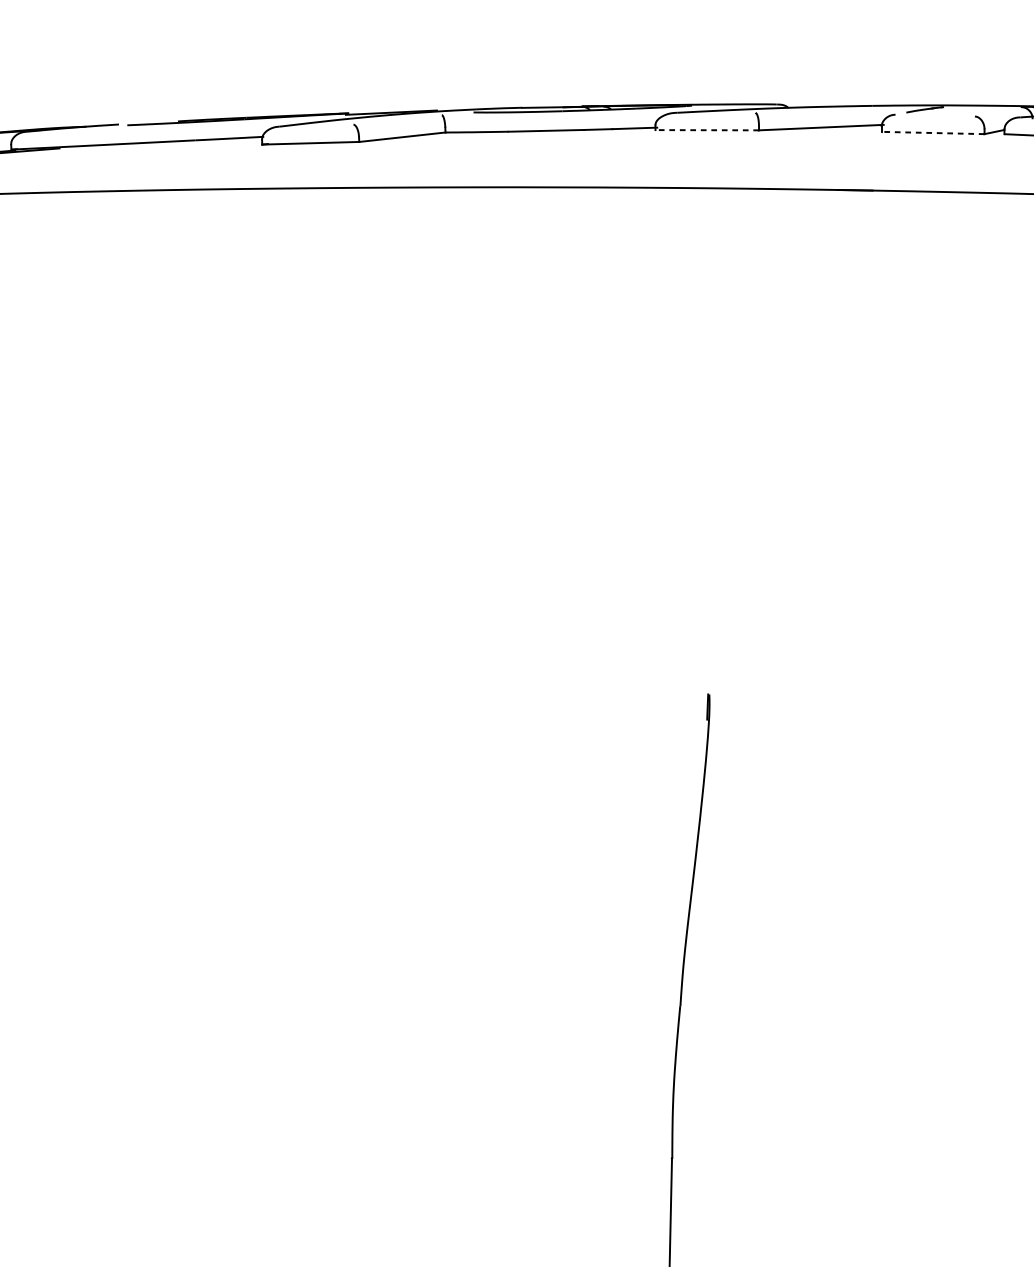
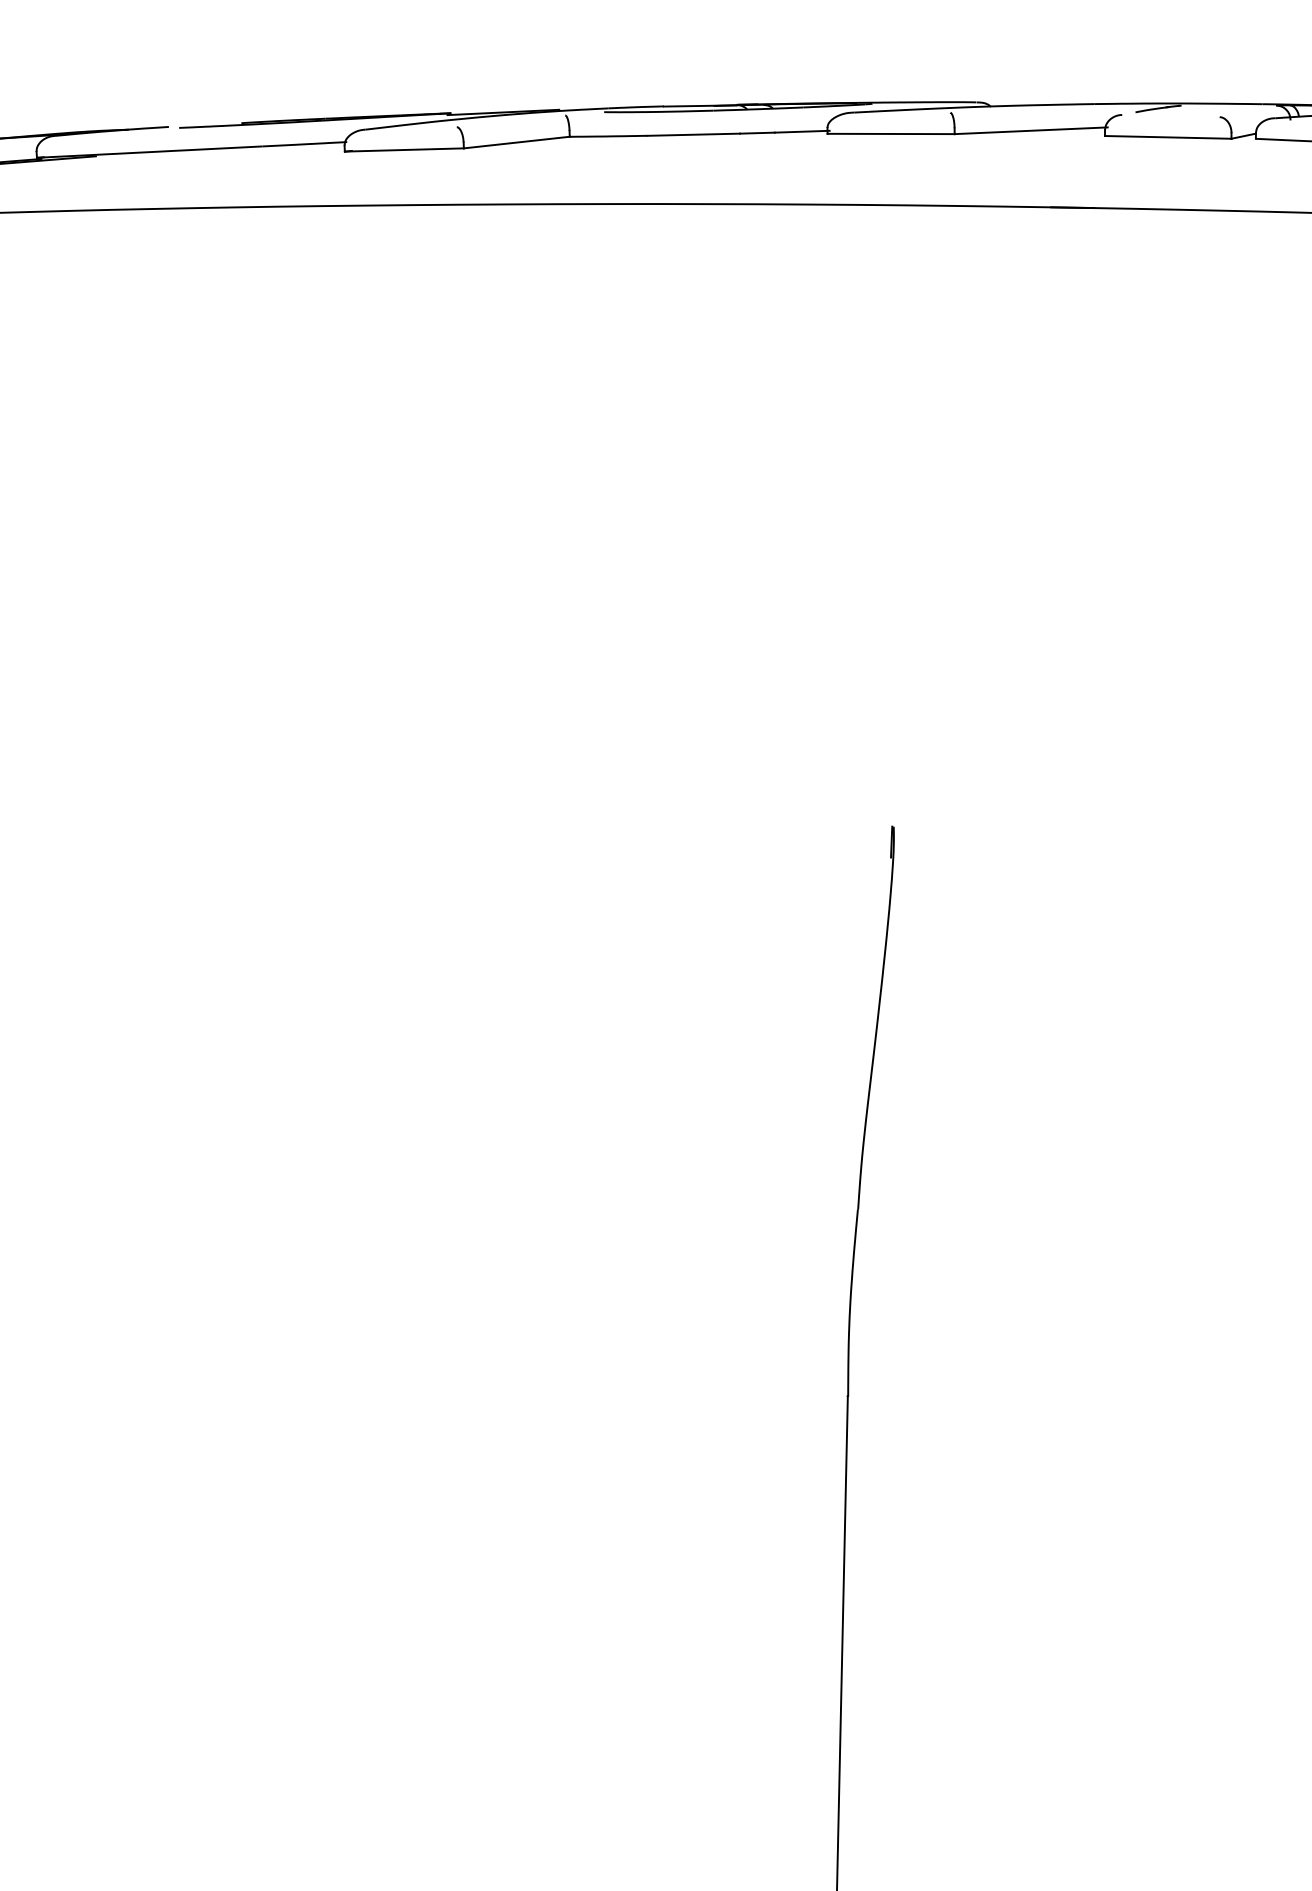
line: (707, 129) -> (891, 133), dashed -> solid
line: (932, 133) -> (1167, 137), dashed -> solid

